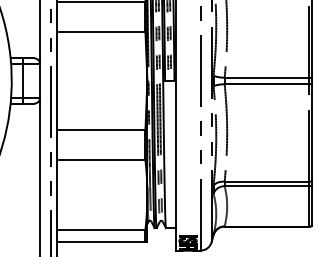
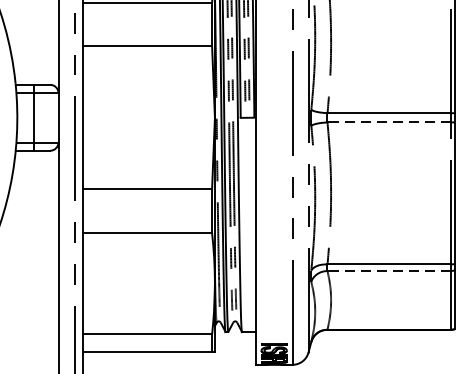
line: (266, 84) -> (388, 122), solid -> dashed
line: (266, 186) -> (388, 271), solid -> dashed

